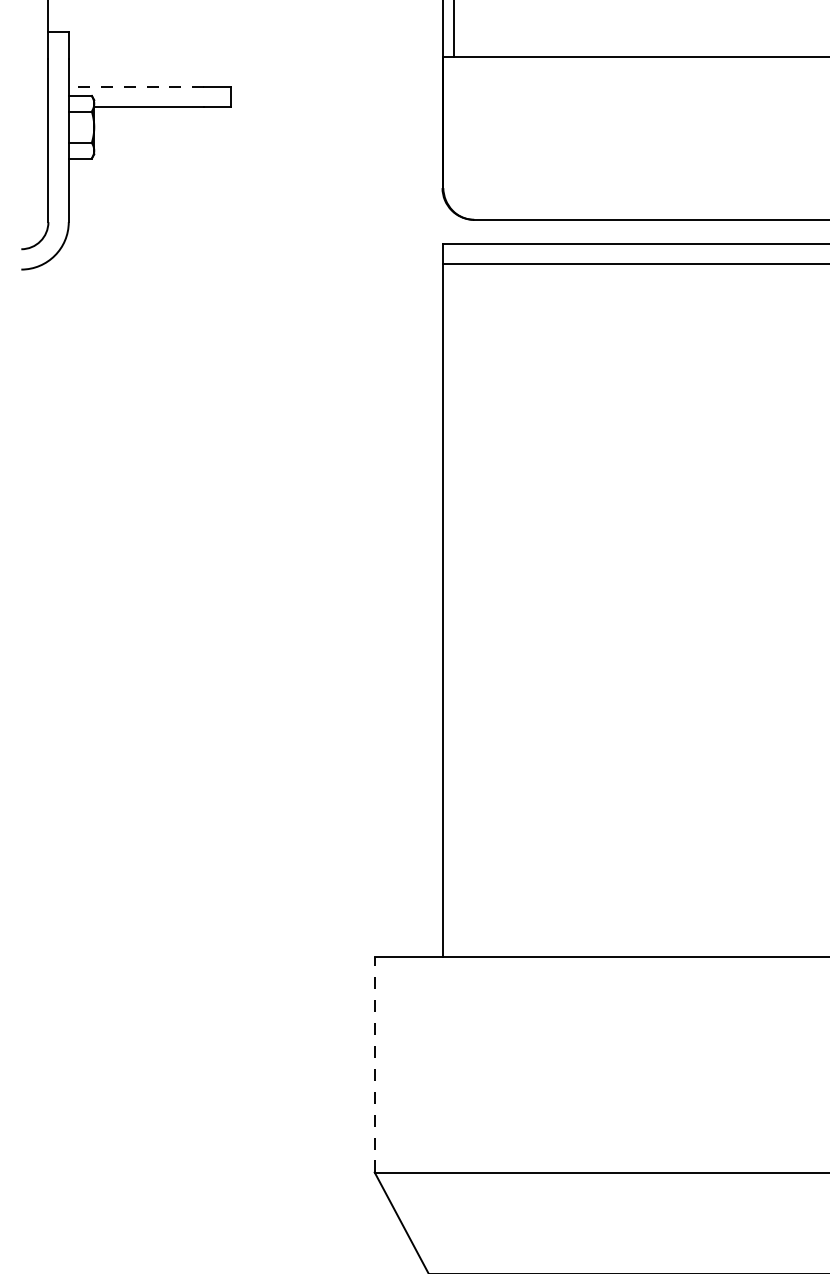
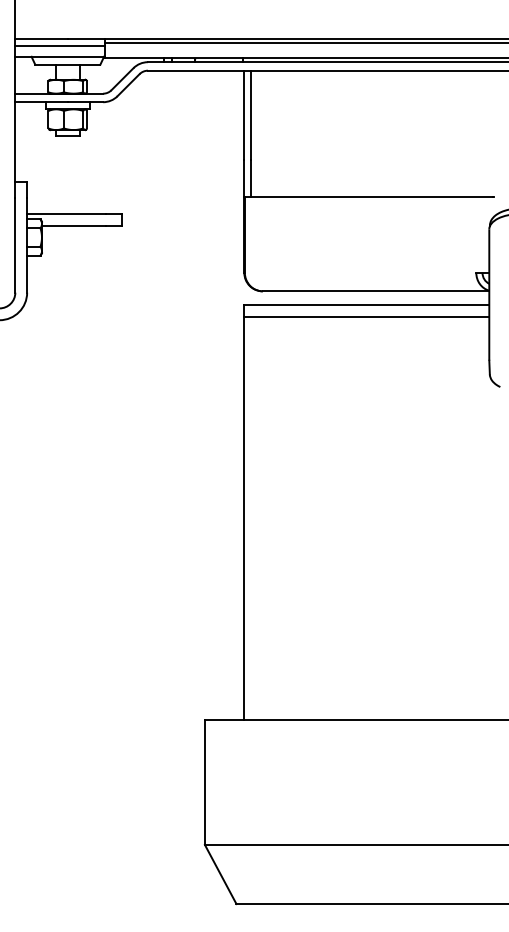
line: (136, 85) -> (66, 213), dashed -> solid
line: (373, 1065) -> (204, 782), dashed -> solid

